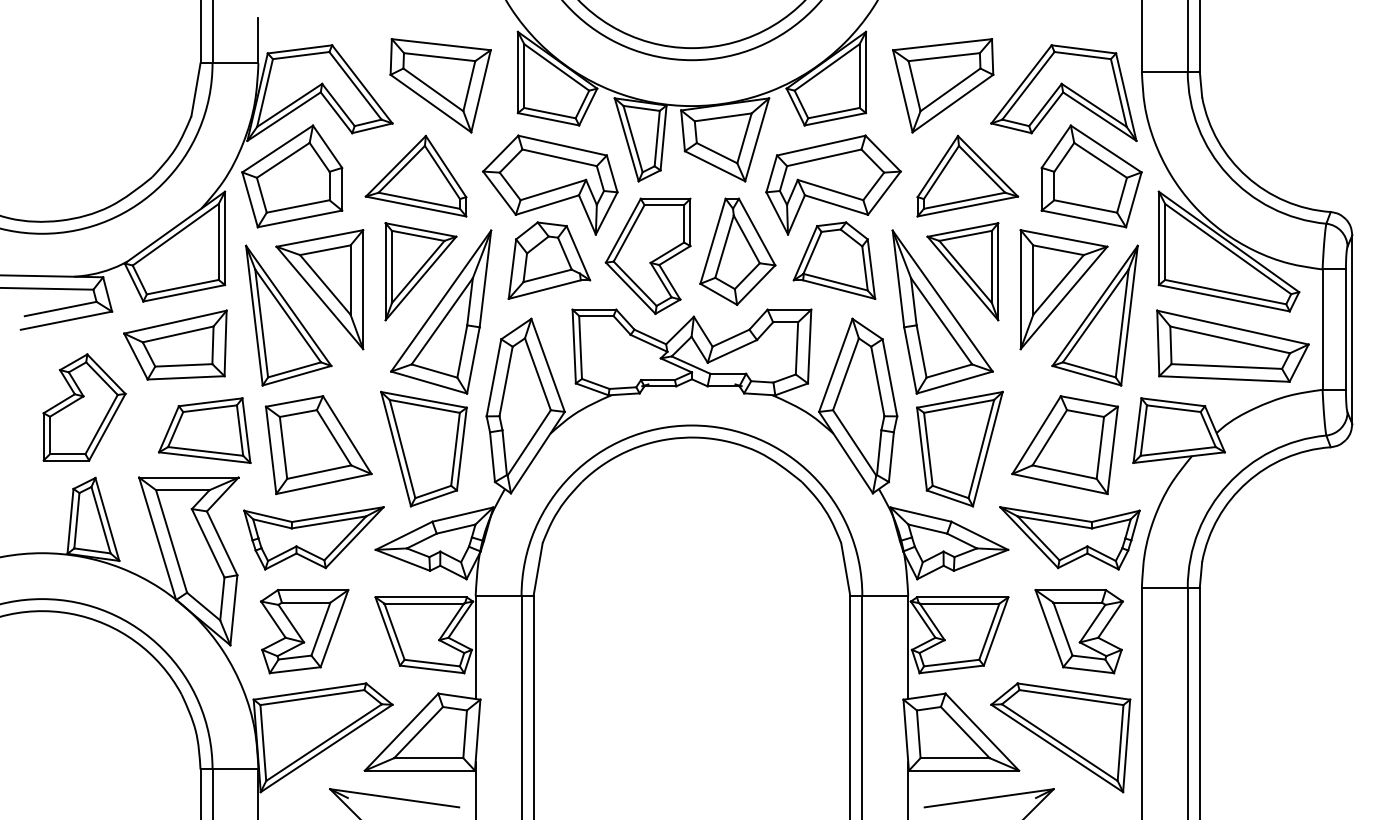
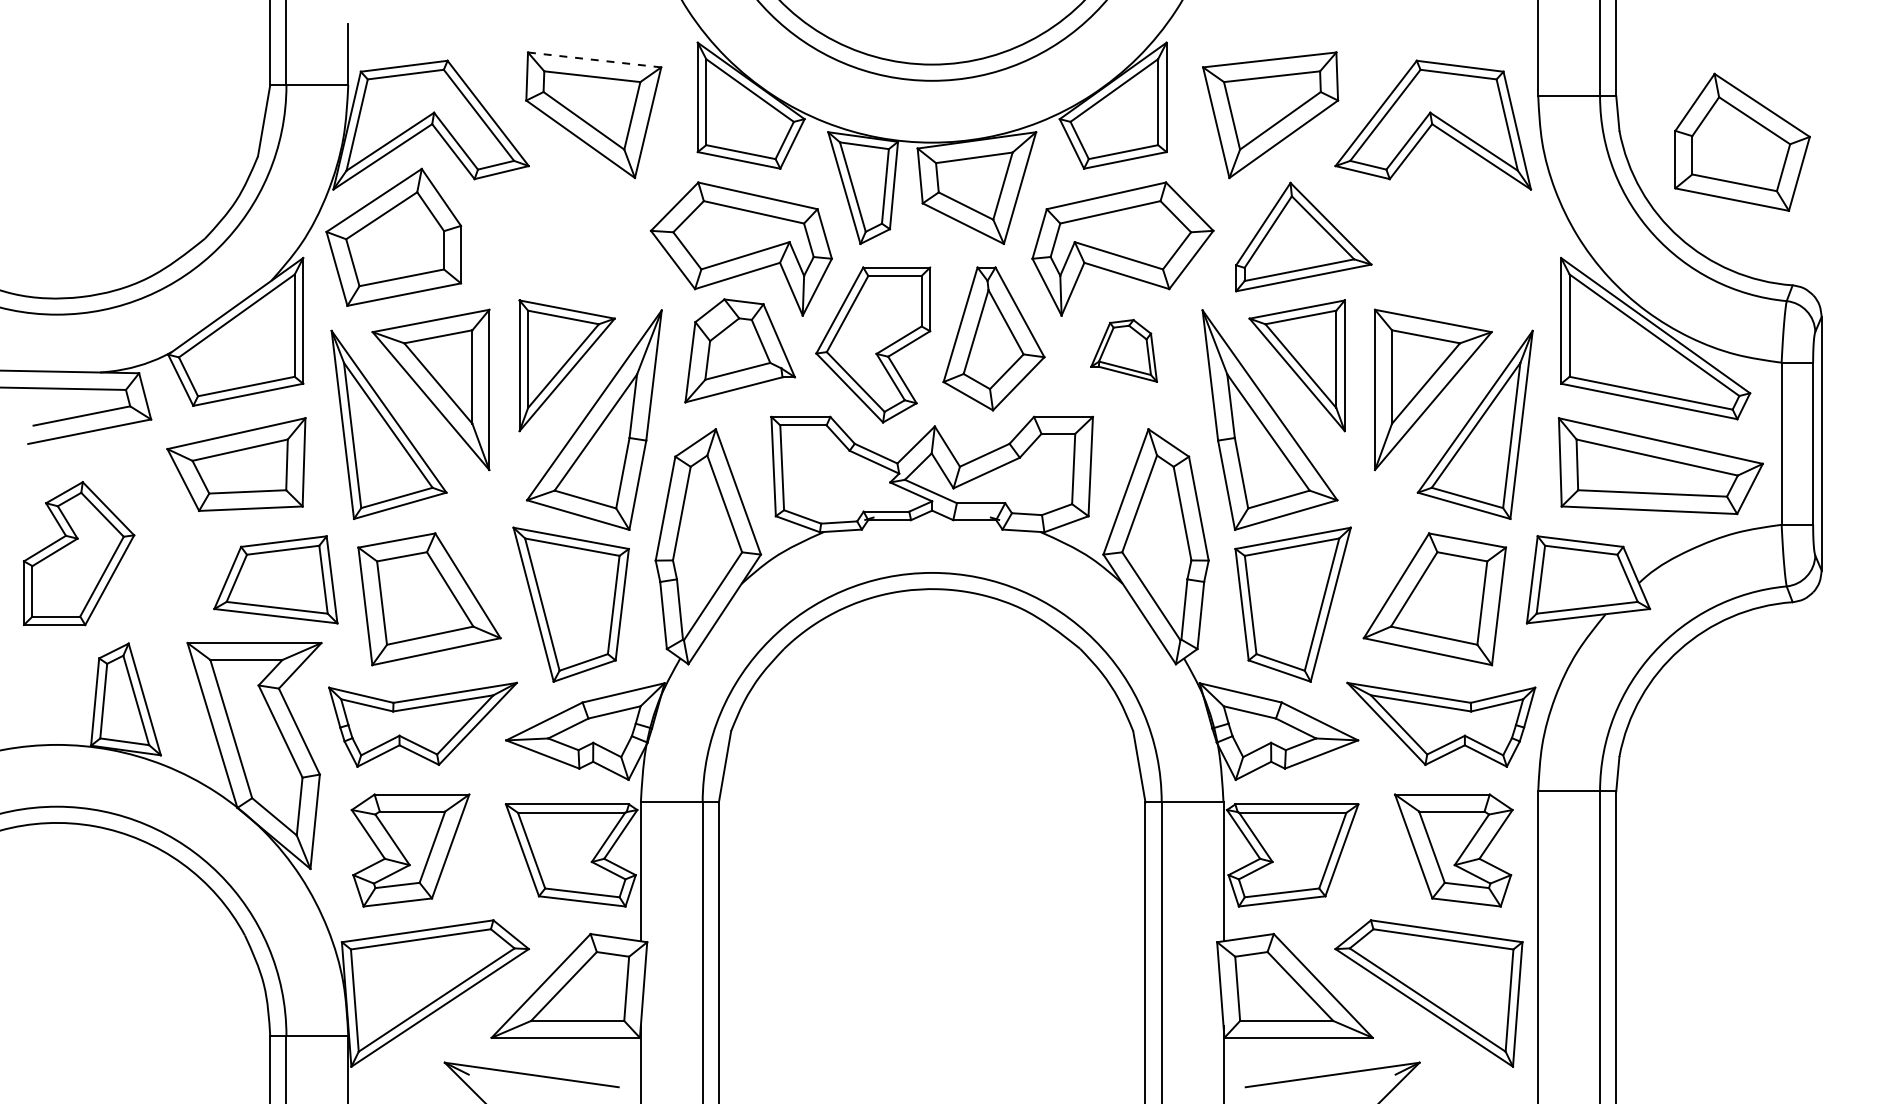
line: (441, 45) -> (595, 60), solid -> dashed
part: (416, 175) -> (560, 236), removed
part: (1091, 175) -> (1742, 141), moved
part: (833, 260) -> (1123, 350), size x0.6
part: (84, 407) -> (78, 553), moved

